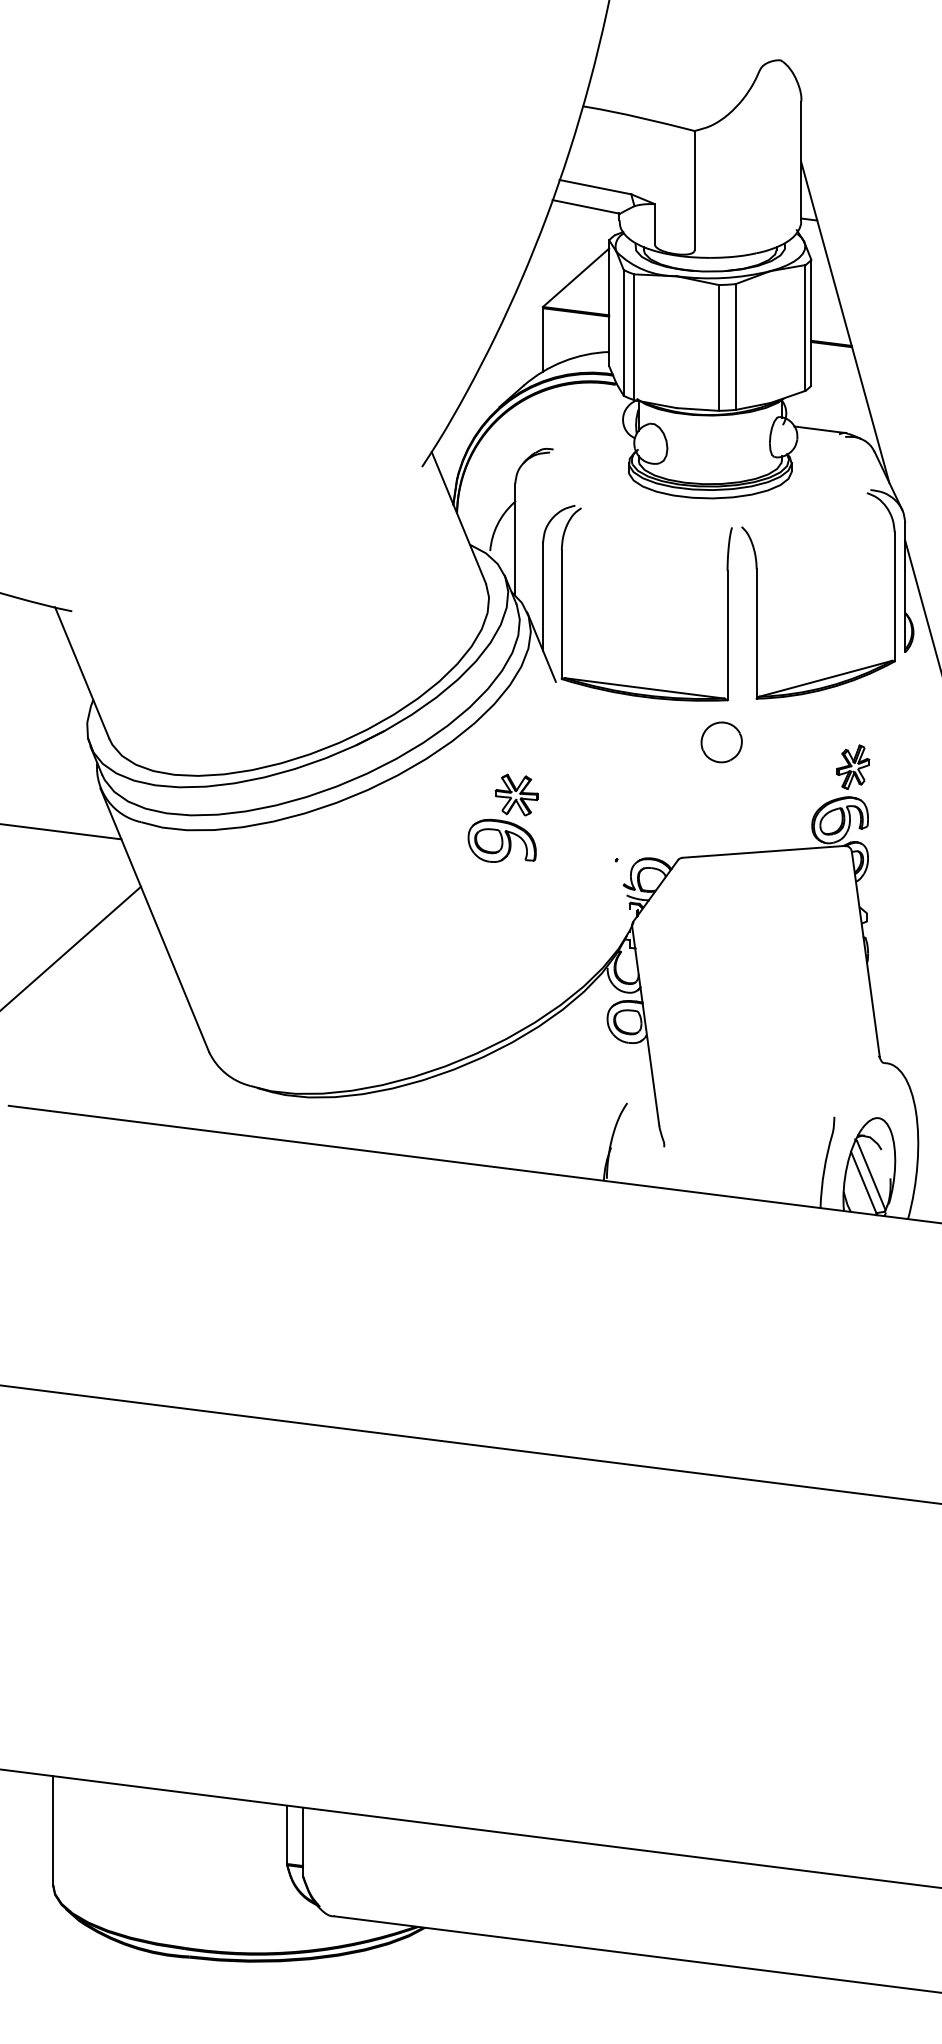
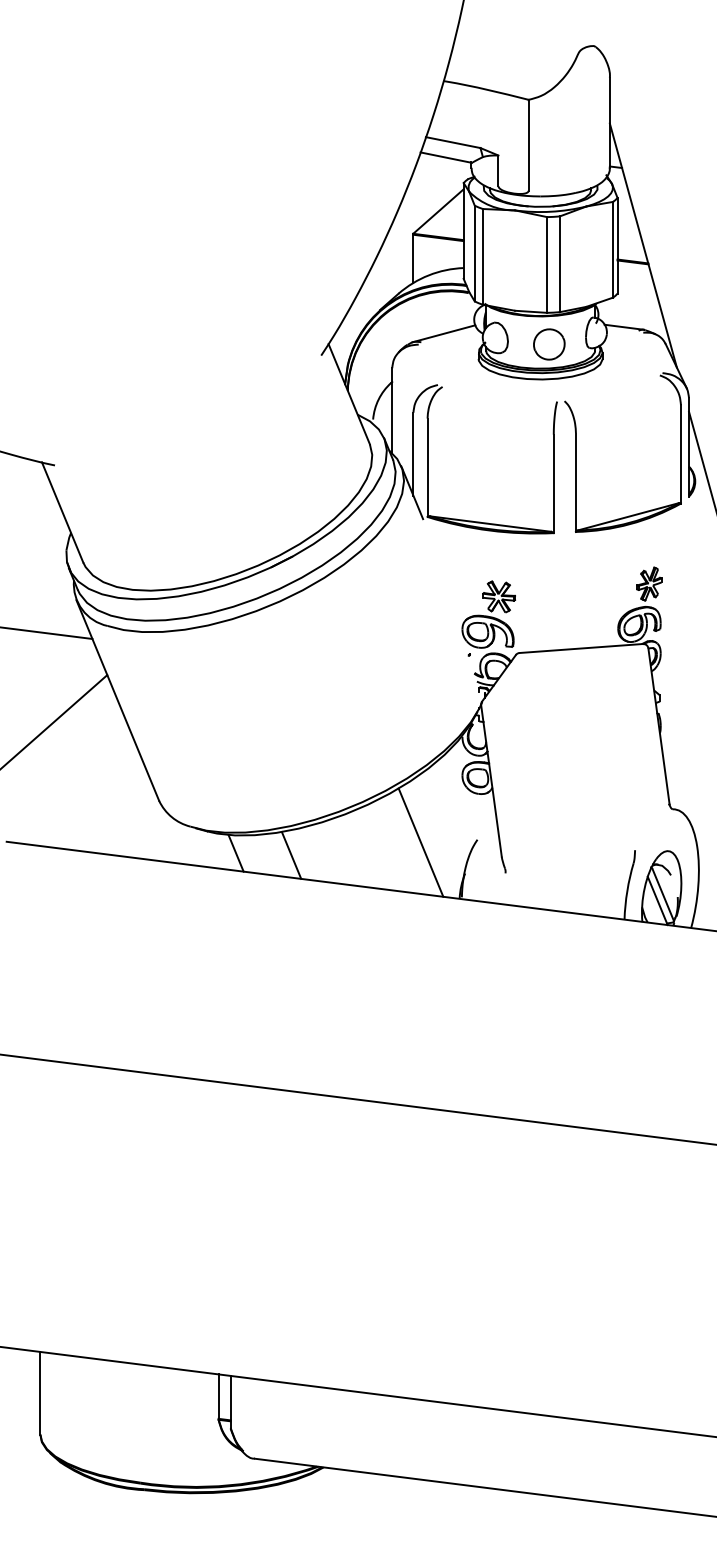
line: (583, 438) -> (444, 333), added
part: (721, 742) -> (549, 344), moved
part: (502, 817) -> (488, 613), moved
line: (552, 1106) -> (420, 842), added
line: (310, 1120) -> (236, 852), added
line: (382, 1123) -> (291, 855), added

